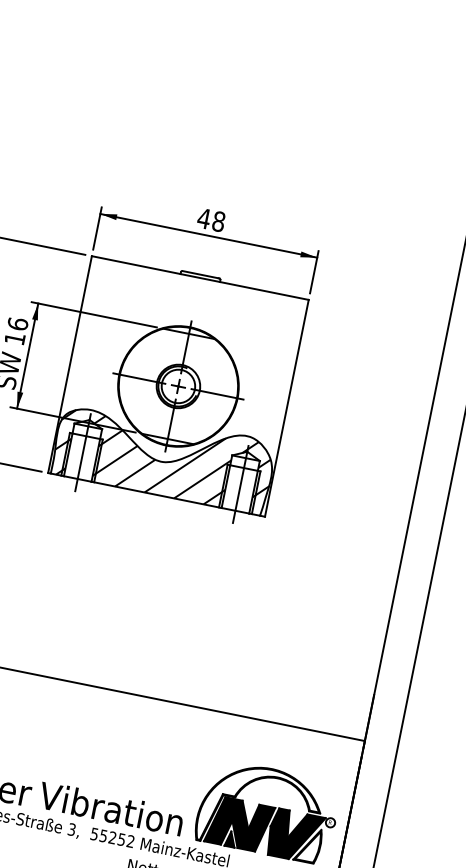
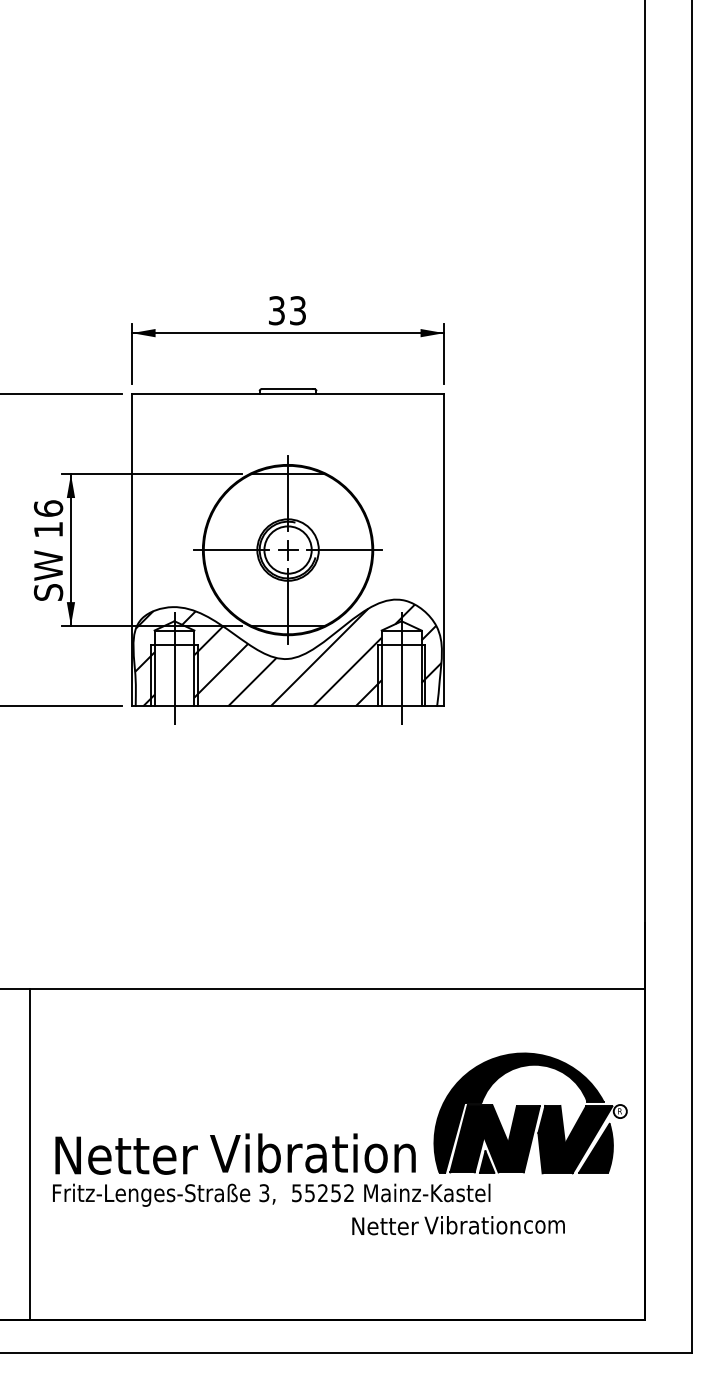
text: (211, 220) -> (287, 310), 48 -> 33
fill: (259, 809) -> (518, 1112), added
fill: (308, 845) -> (596, 1148), added

